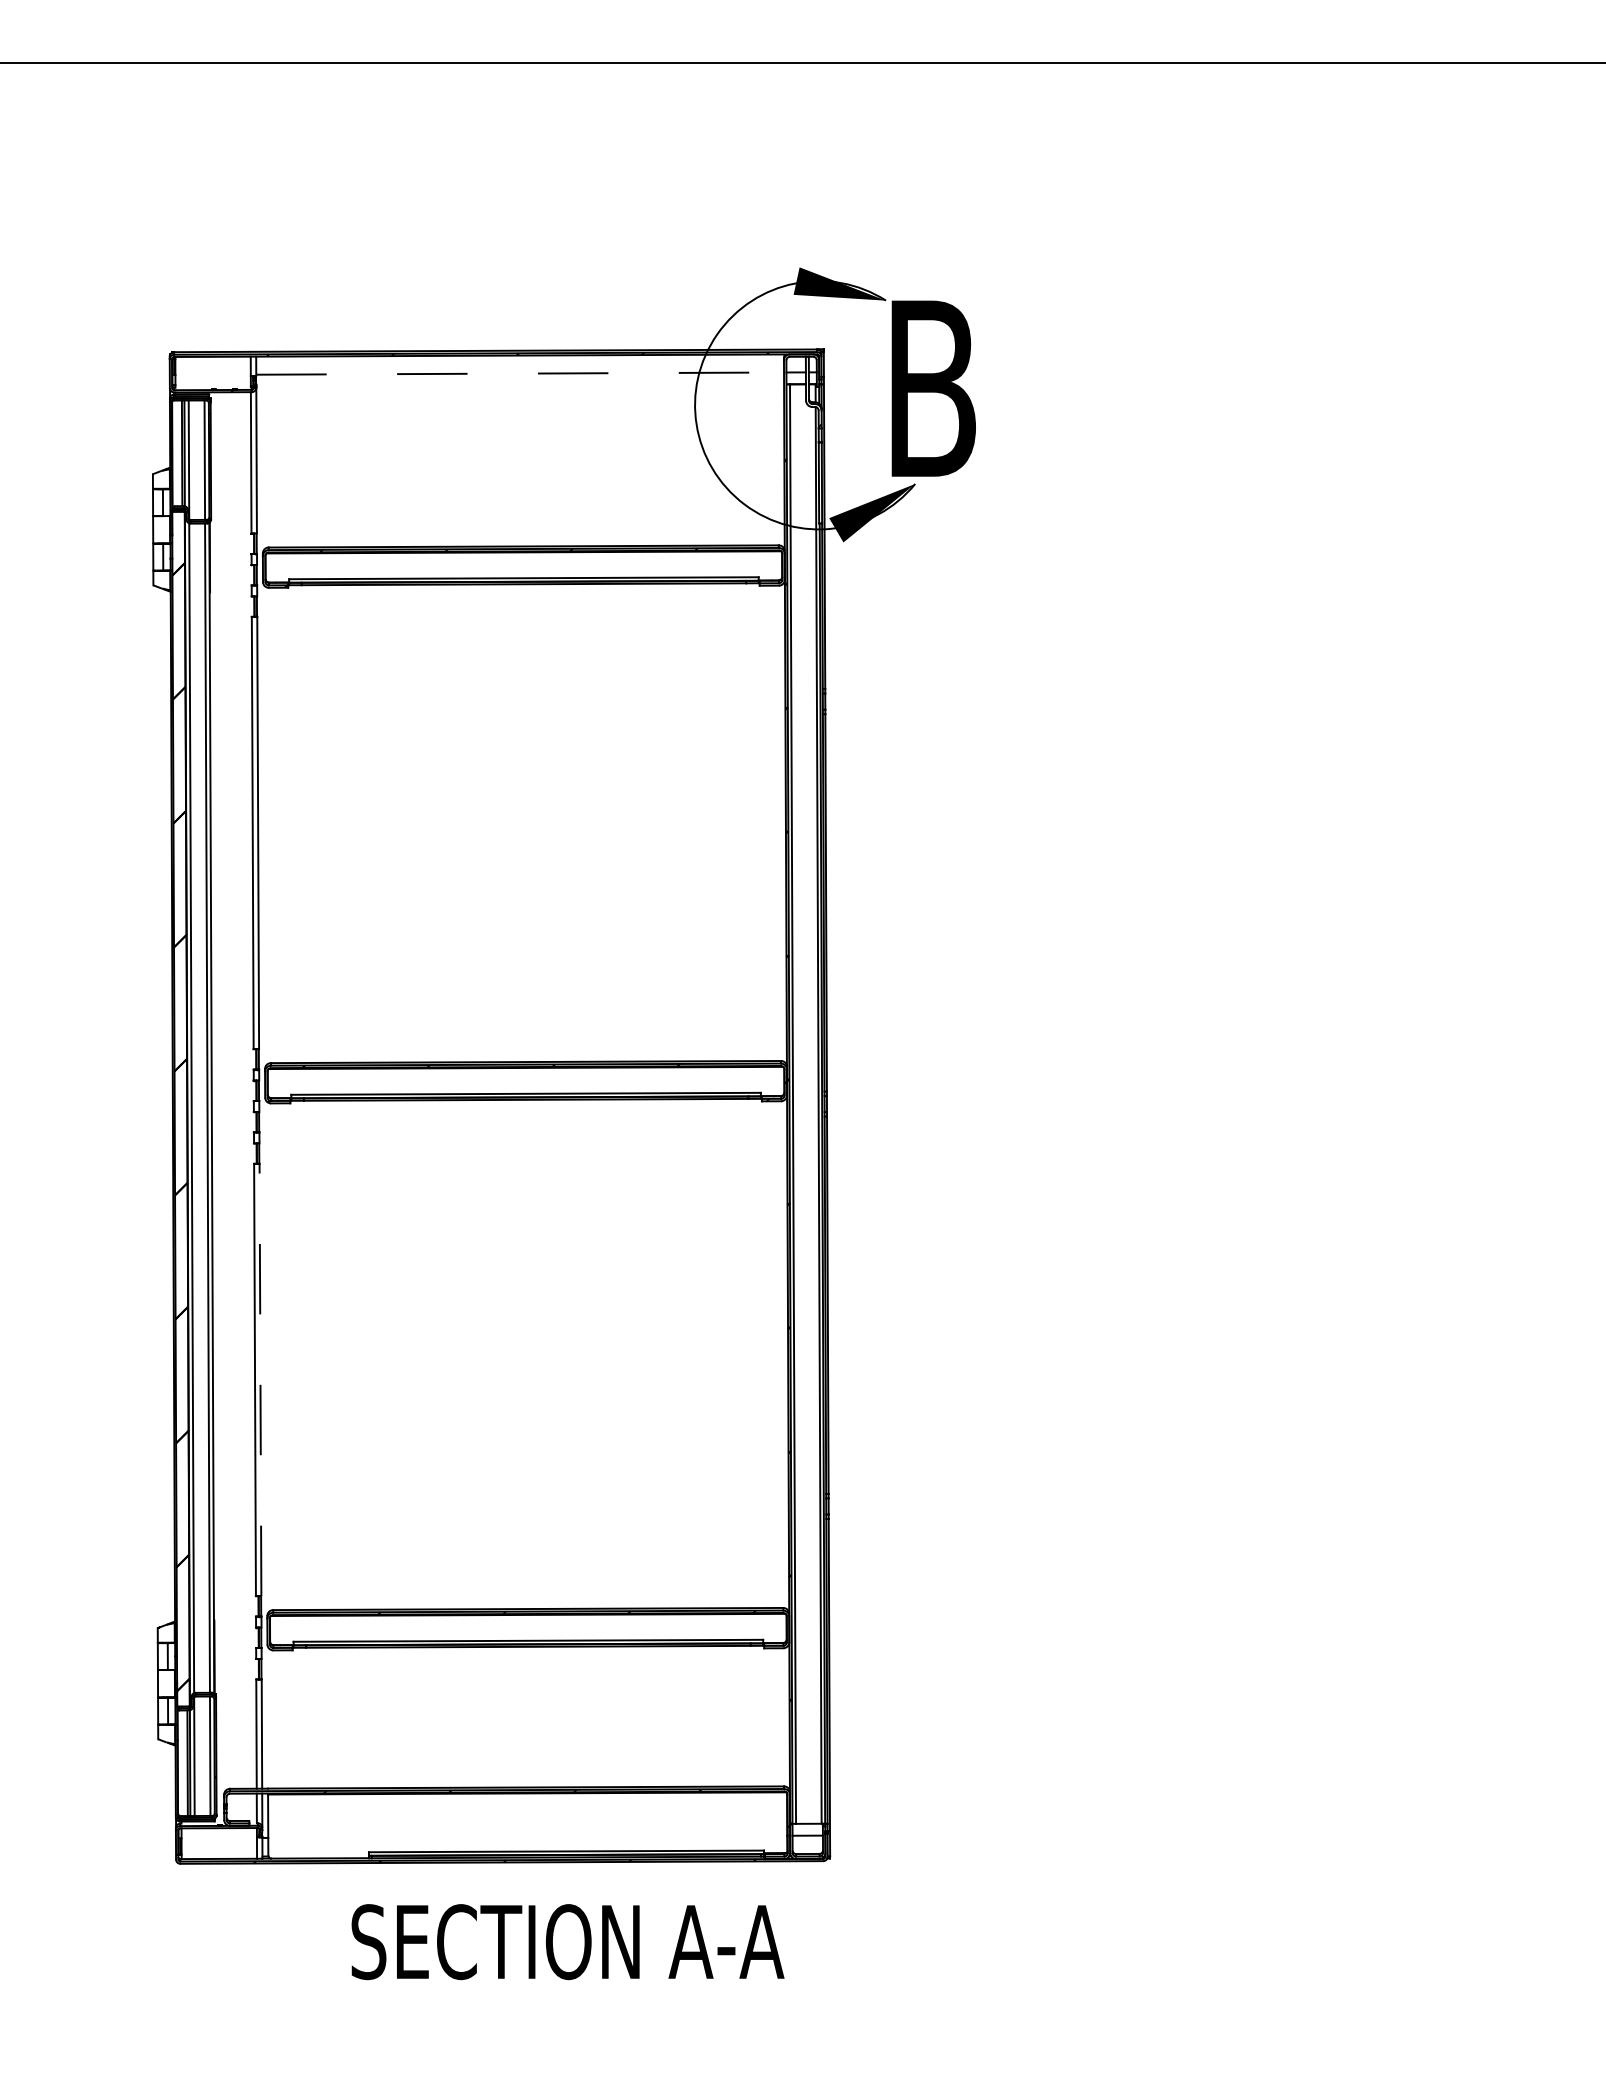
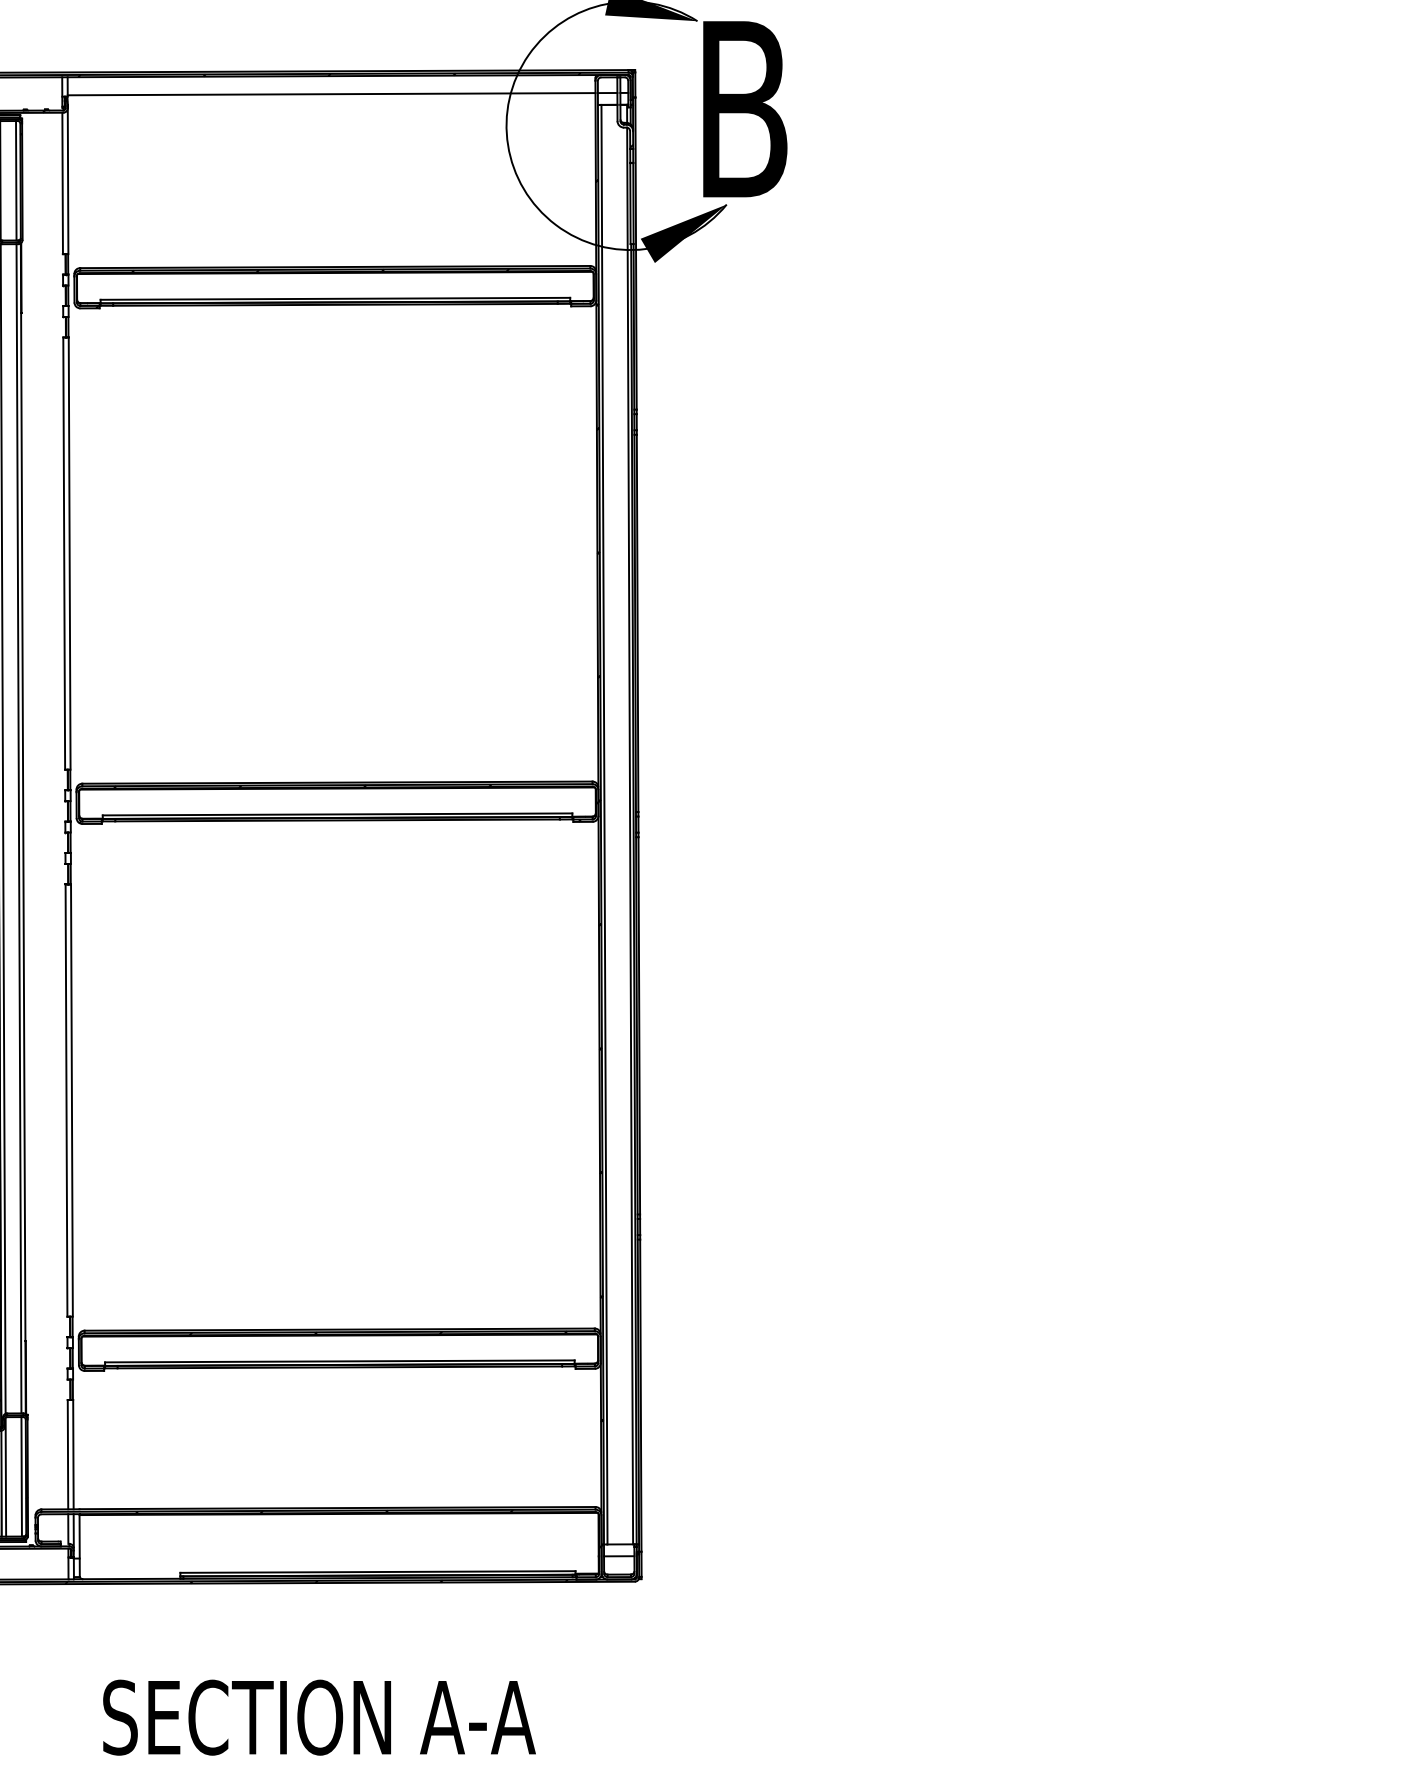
line: (520, 373) -> (331, 94), dashed -> solid
line: (260, 1379) -> (71, 1100), dashed -> solid
text: (567, 1942) -> (318, 1718), moved

